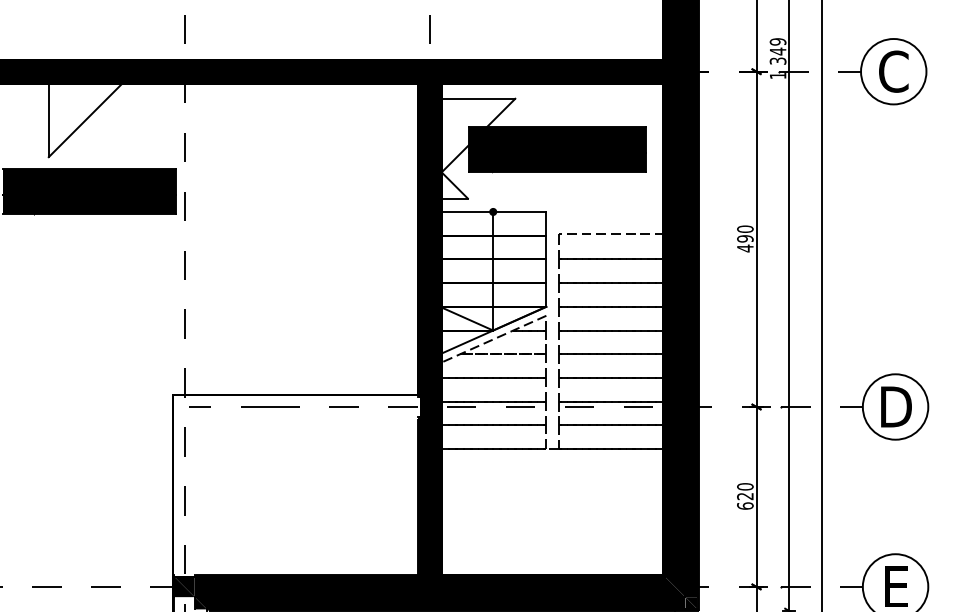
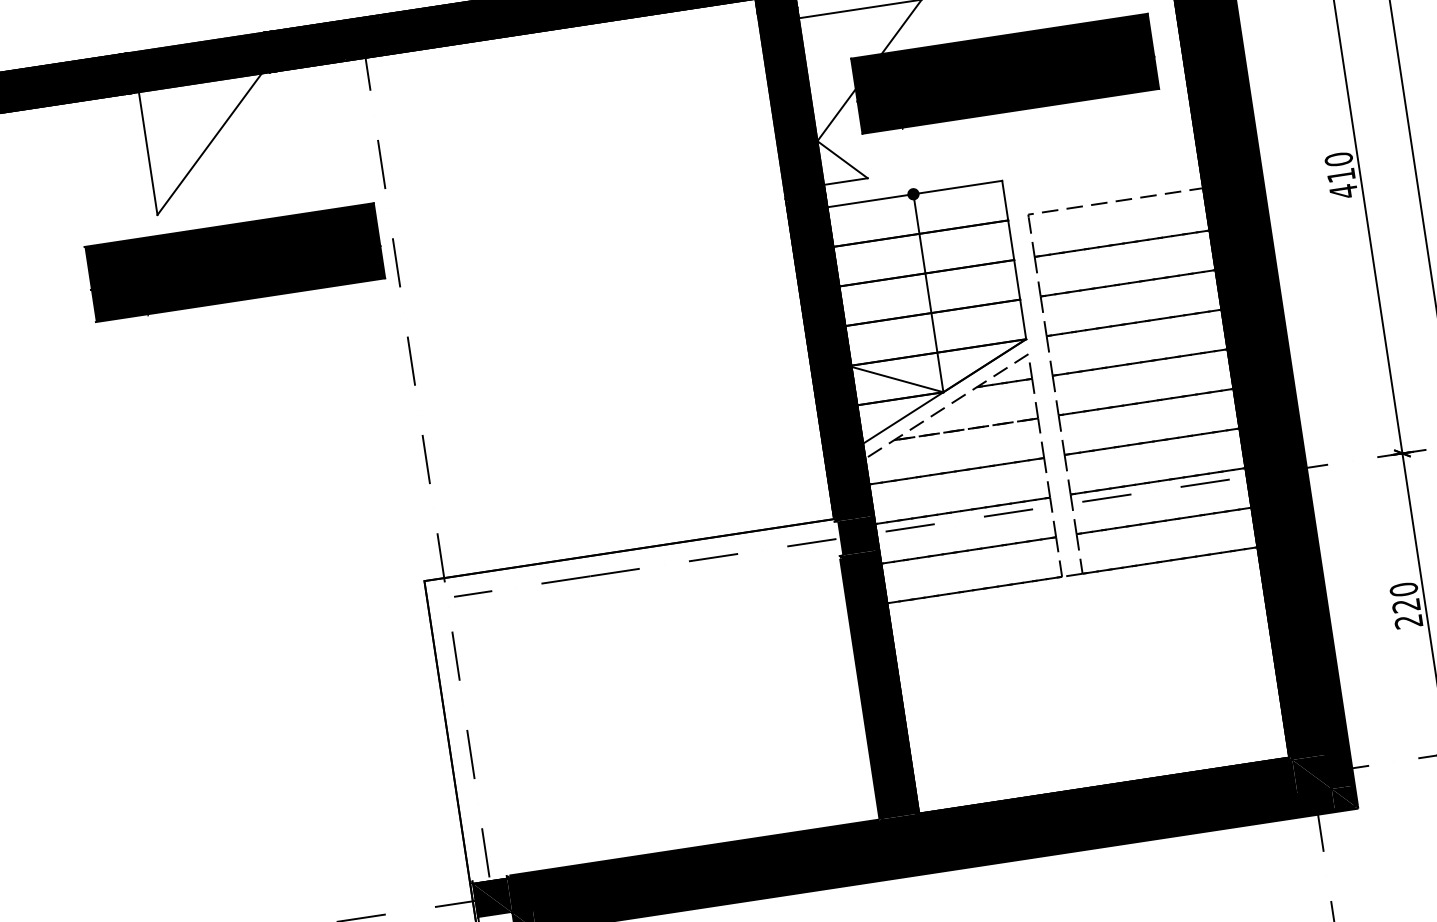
text: (745, 238) -> (1341, 174), 490 -> 410
text: (745, 505) -> (1408, 620), 620 -> 220

